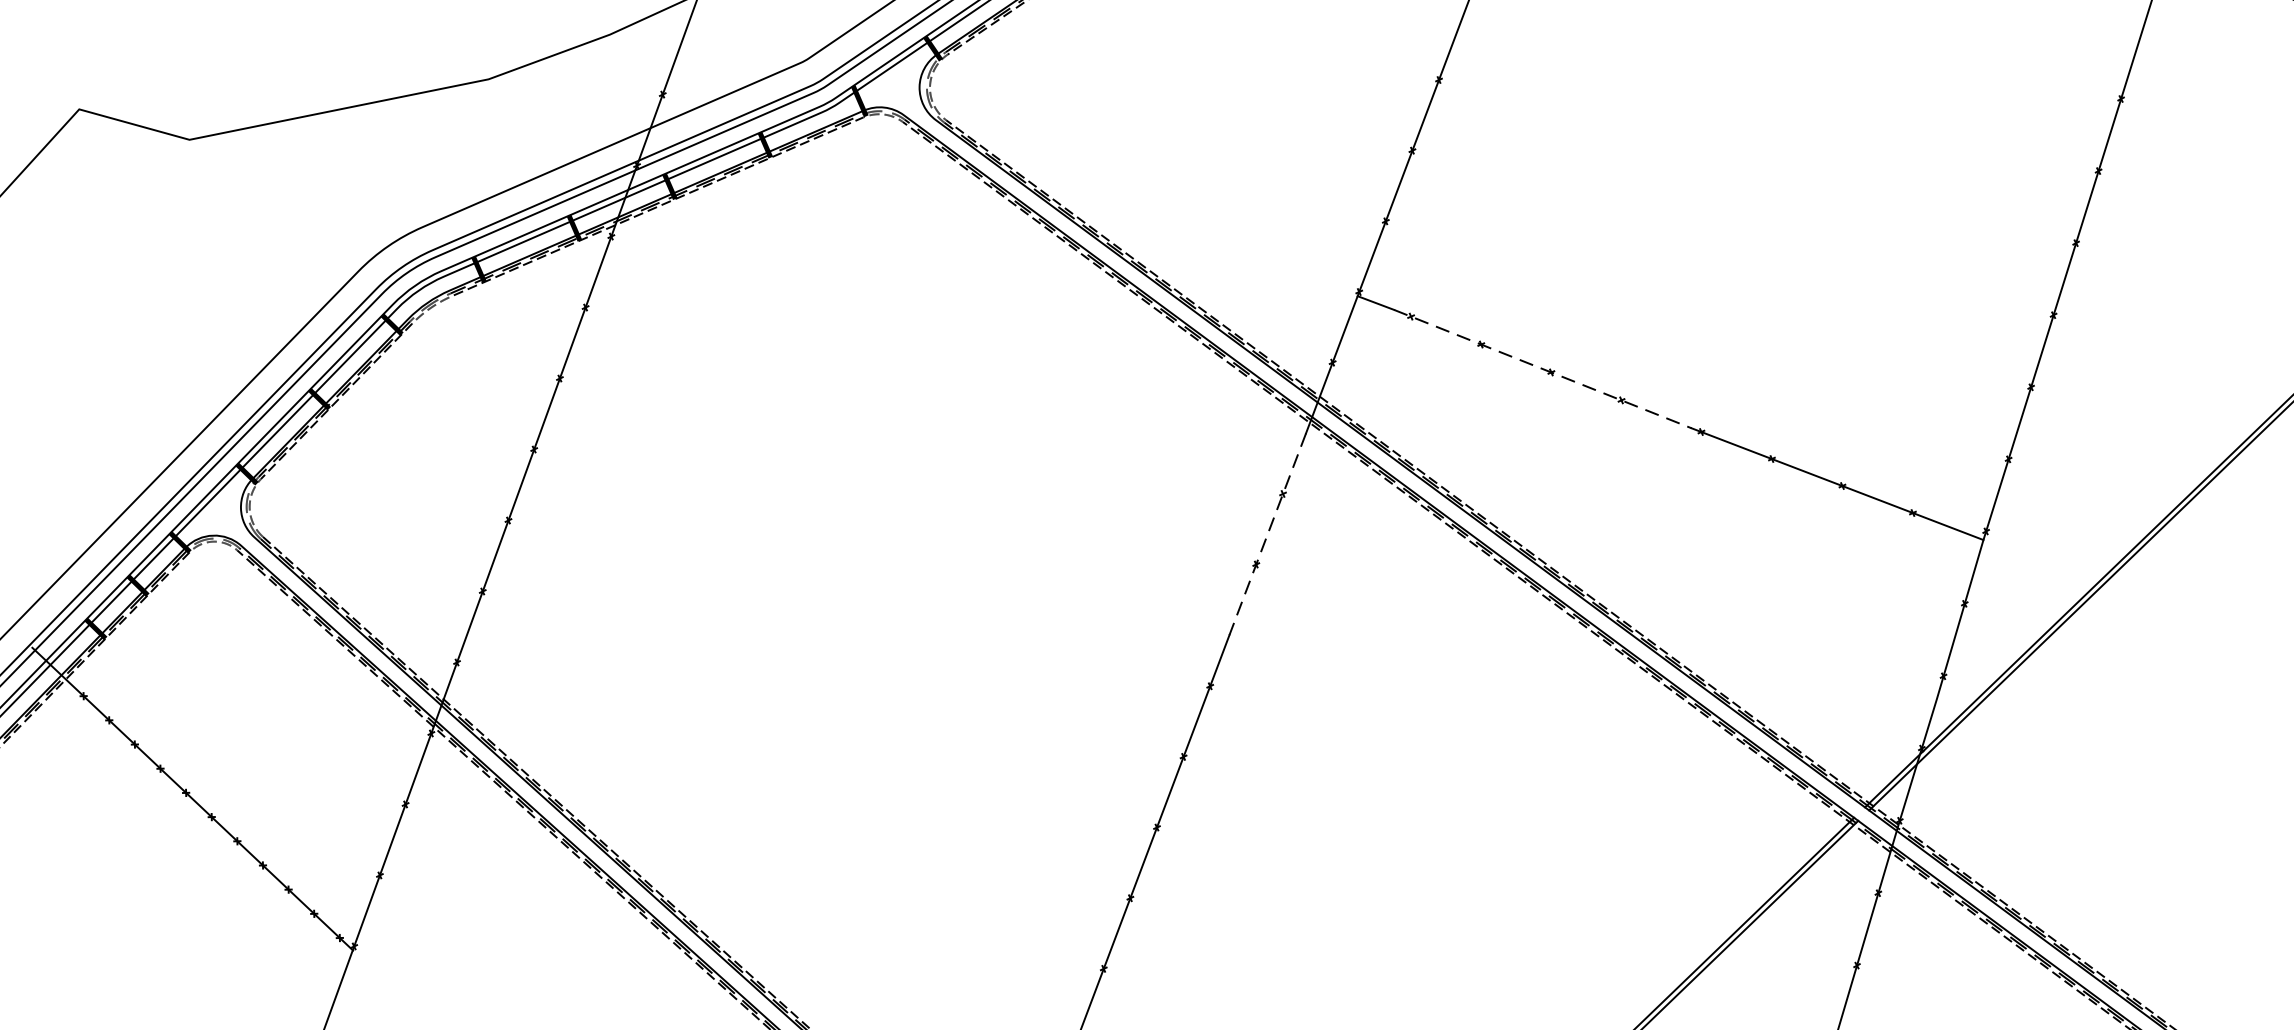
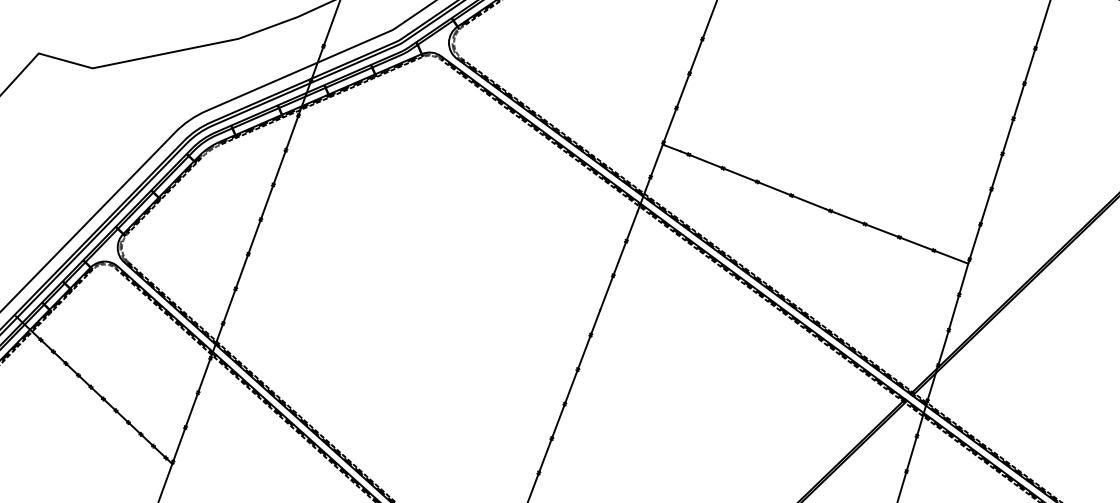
line: (1543, 369) -> (753, 180), dashed -> solid
line: (1266, 533) -> (618, 260), dashed -> solid

